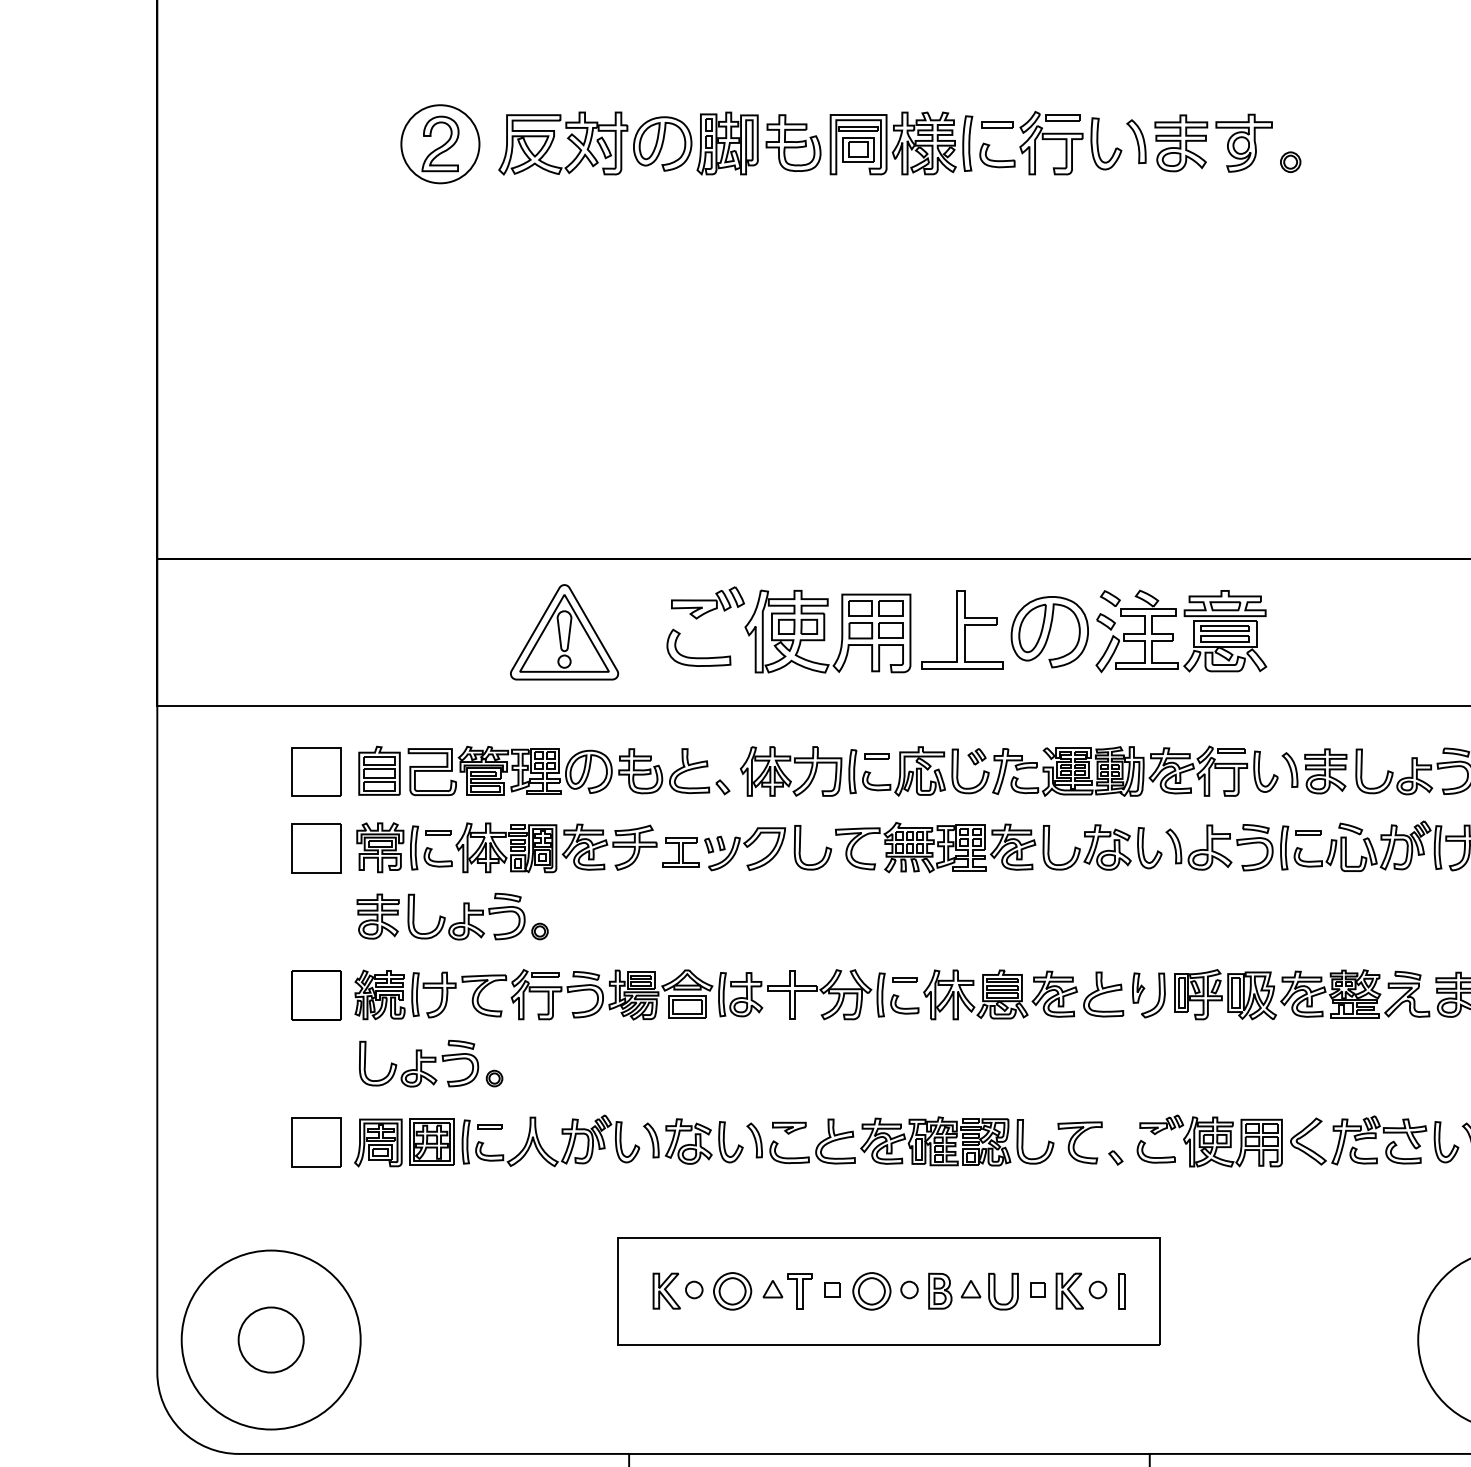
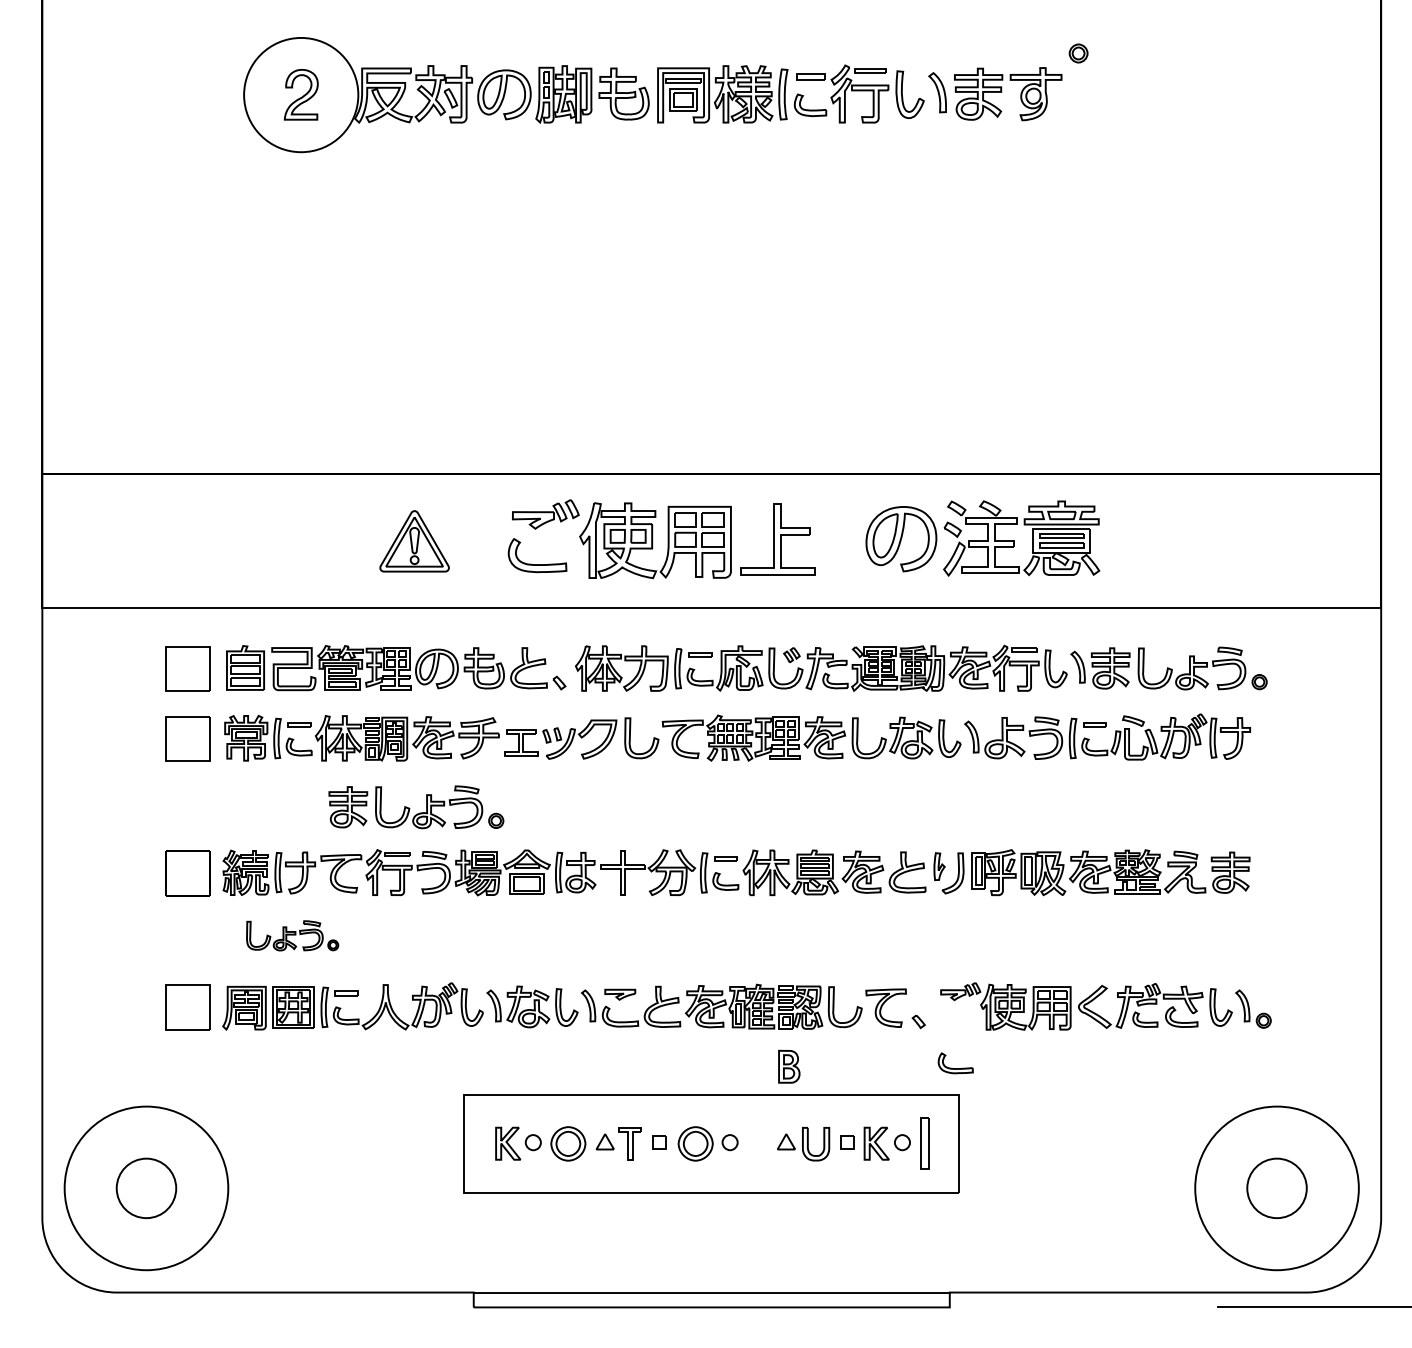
circle: (439, 143) -> (300, 94), size x1.6
part: (1290, 162) -> (1078, 53), moved
part: (1138, 631) -> (982, 538), moved
part: (564, 632) -> (414, 541), size x0.7
part: (452, 916) -> (416, 807), moved
part: (430, 1063) -> (292, 935), size x0.7
part: (1156, 1152) -> (955, 1063), moved
part: (940, 1290) -> (789, 1066), moved
part: (1122, 1290) -> (924, 1143), size x1.6

